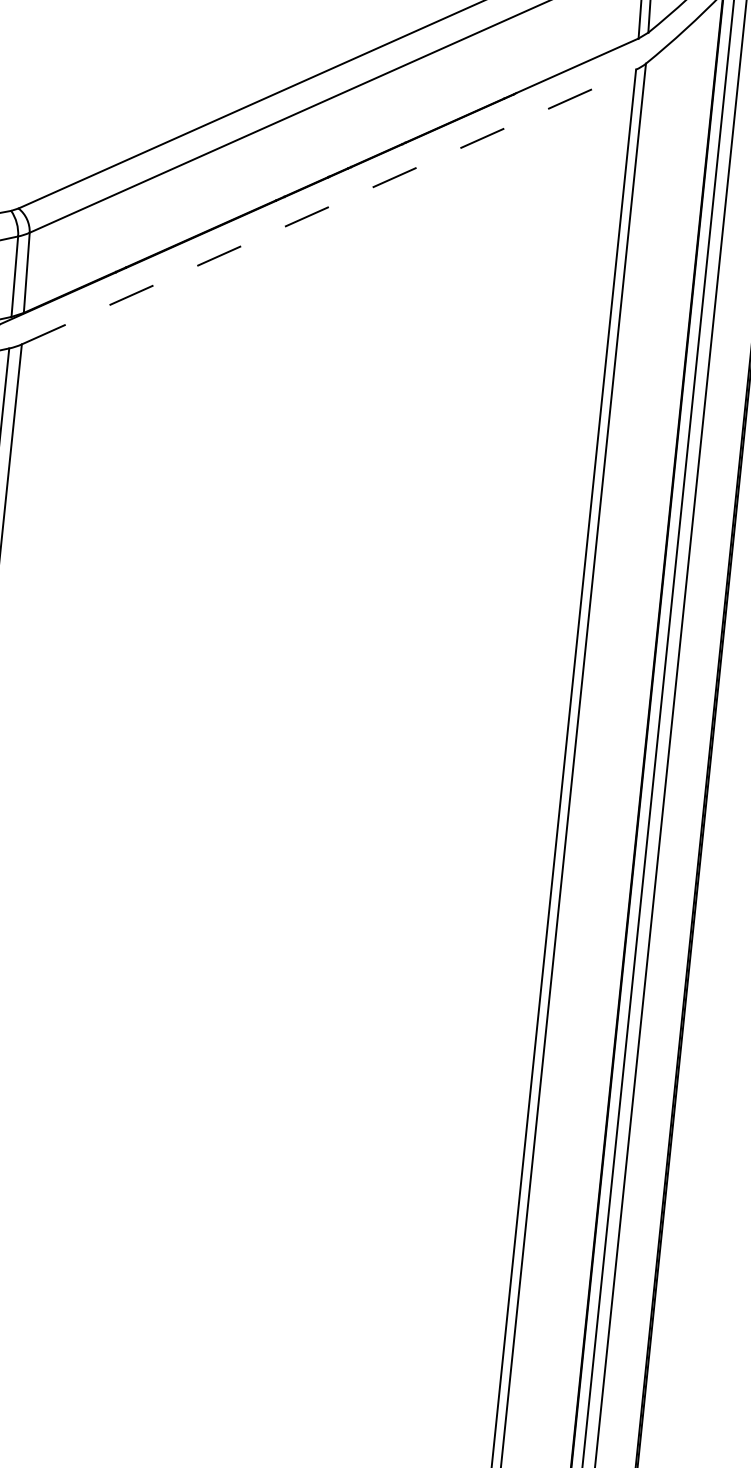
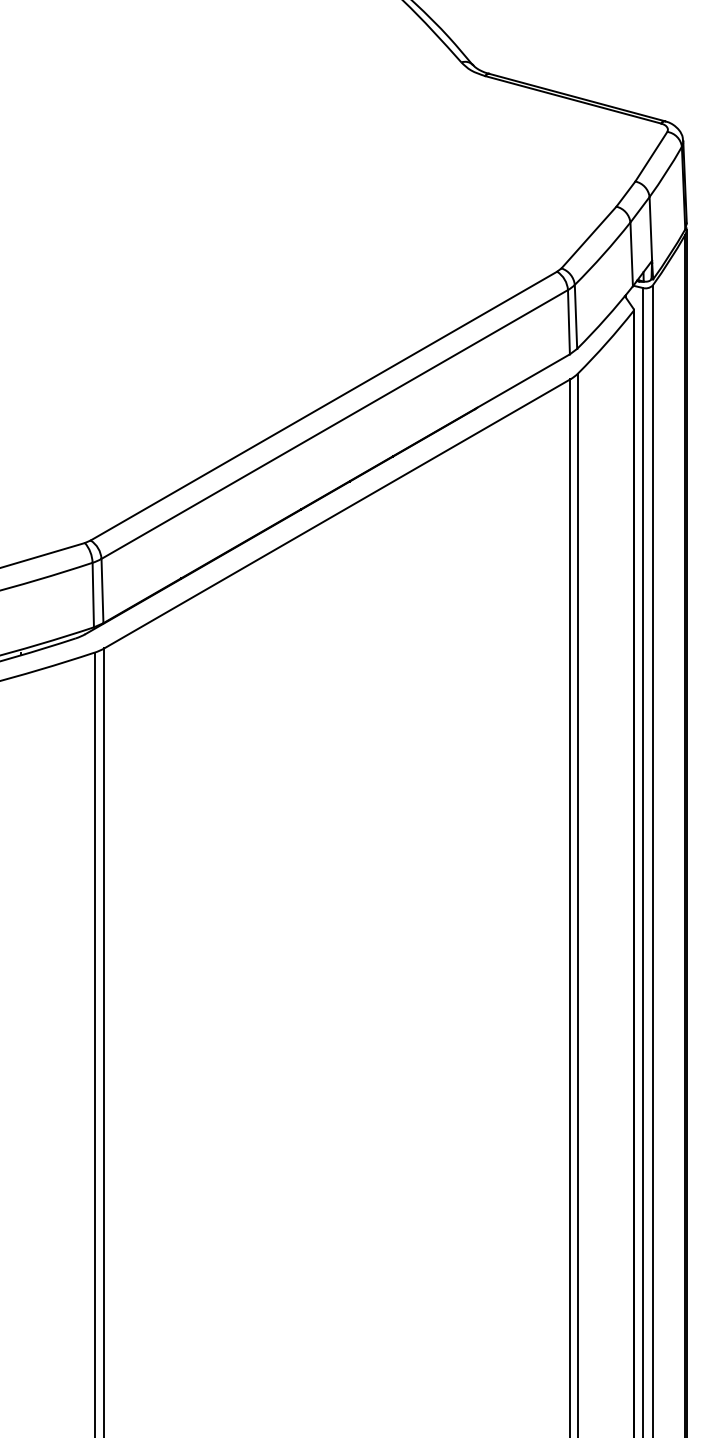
line: (329, 206) -> (337, 513), dashed -> solid

